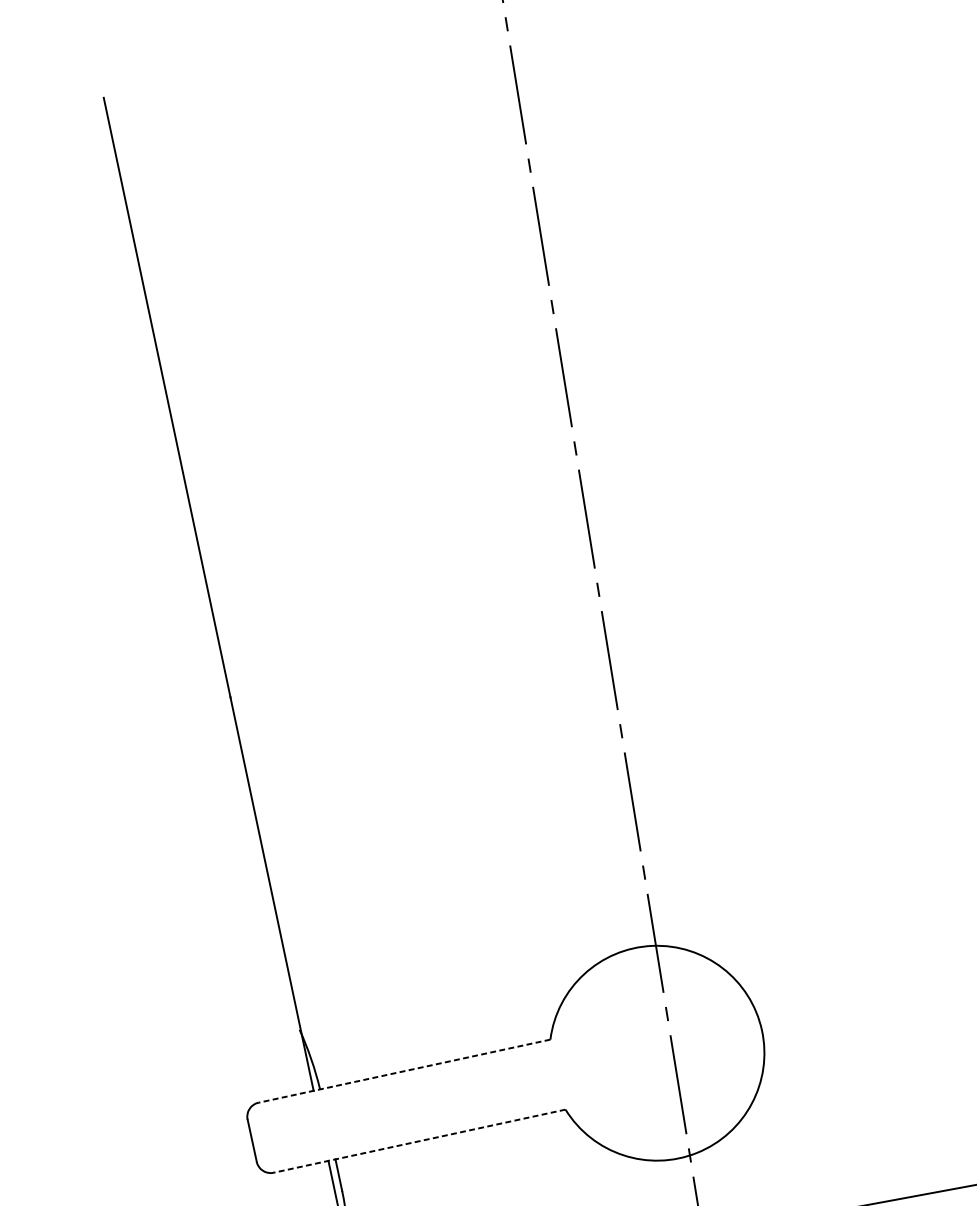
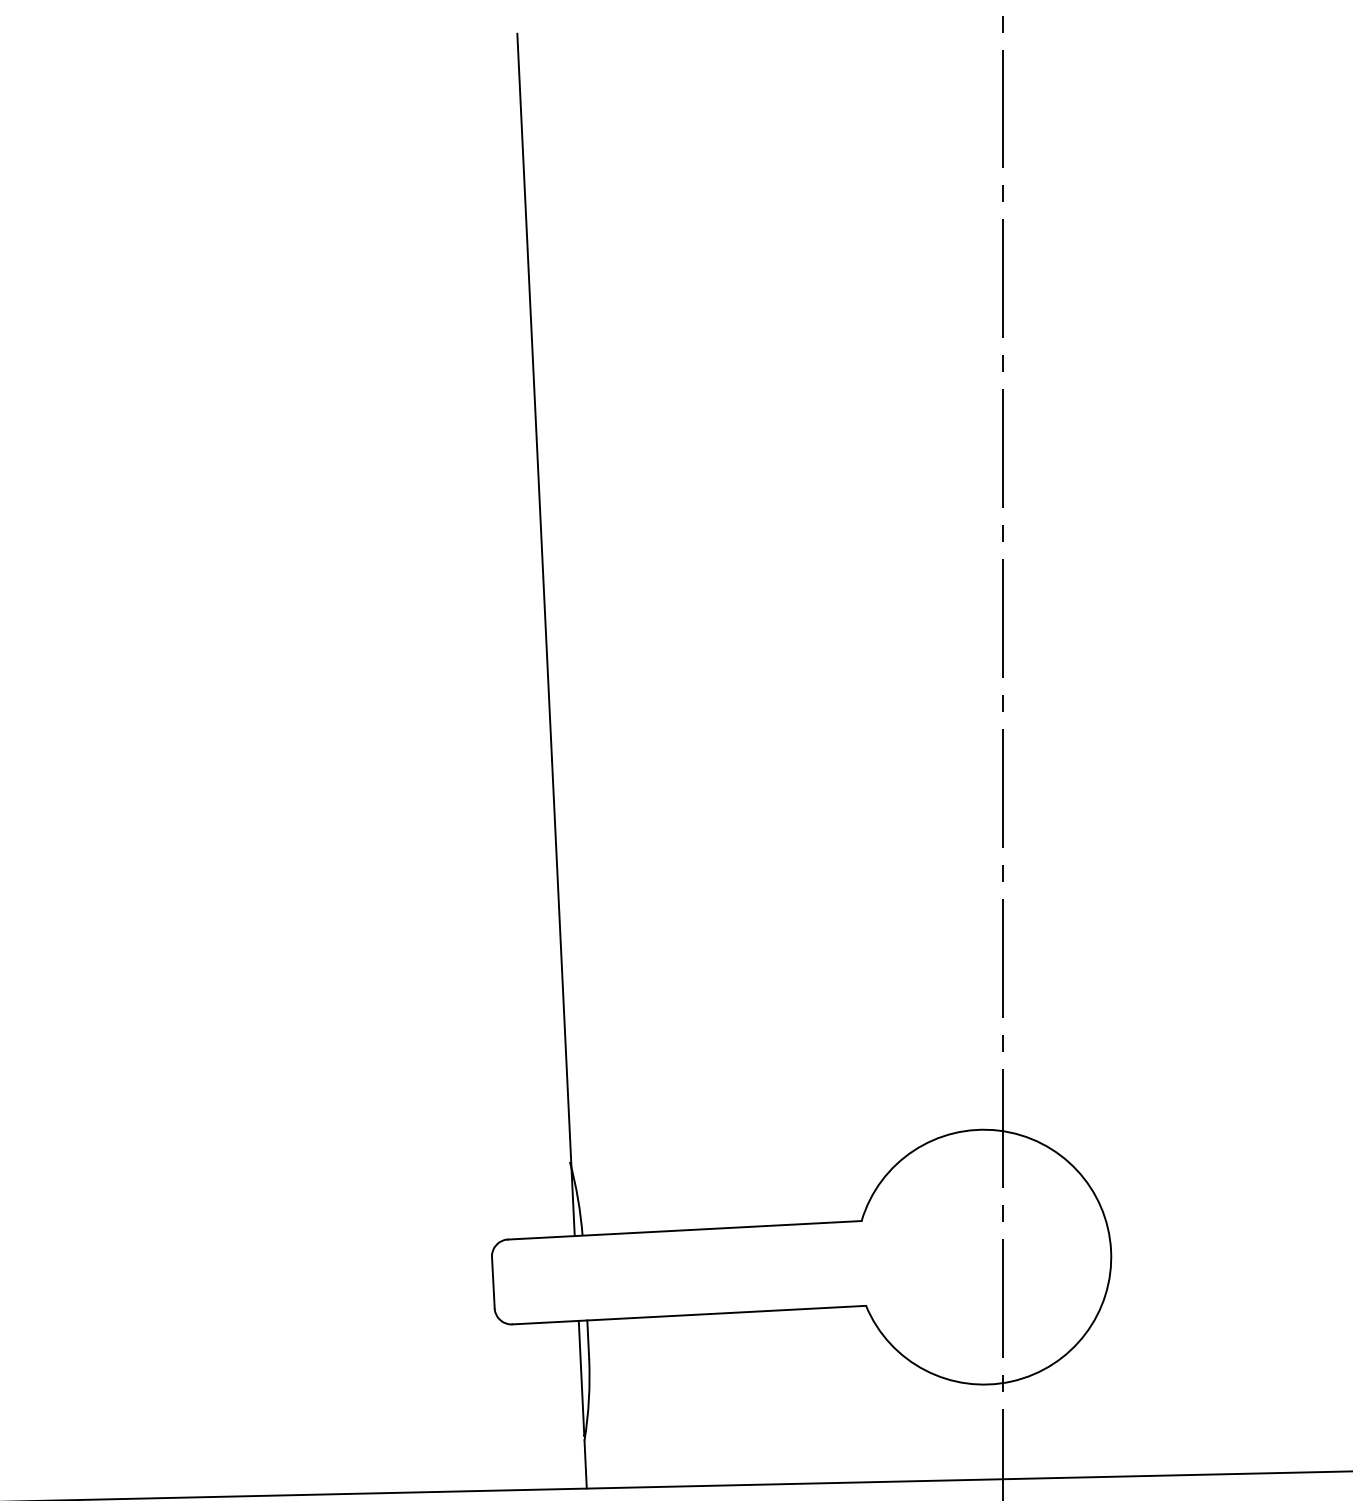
line: (404, 1071) -> (684, 1230), dashed -> solid
line: (419, 1141) -> (688, 1315), dashed -> solid

